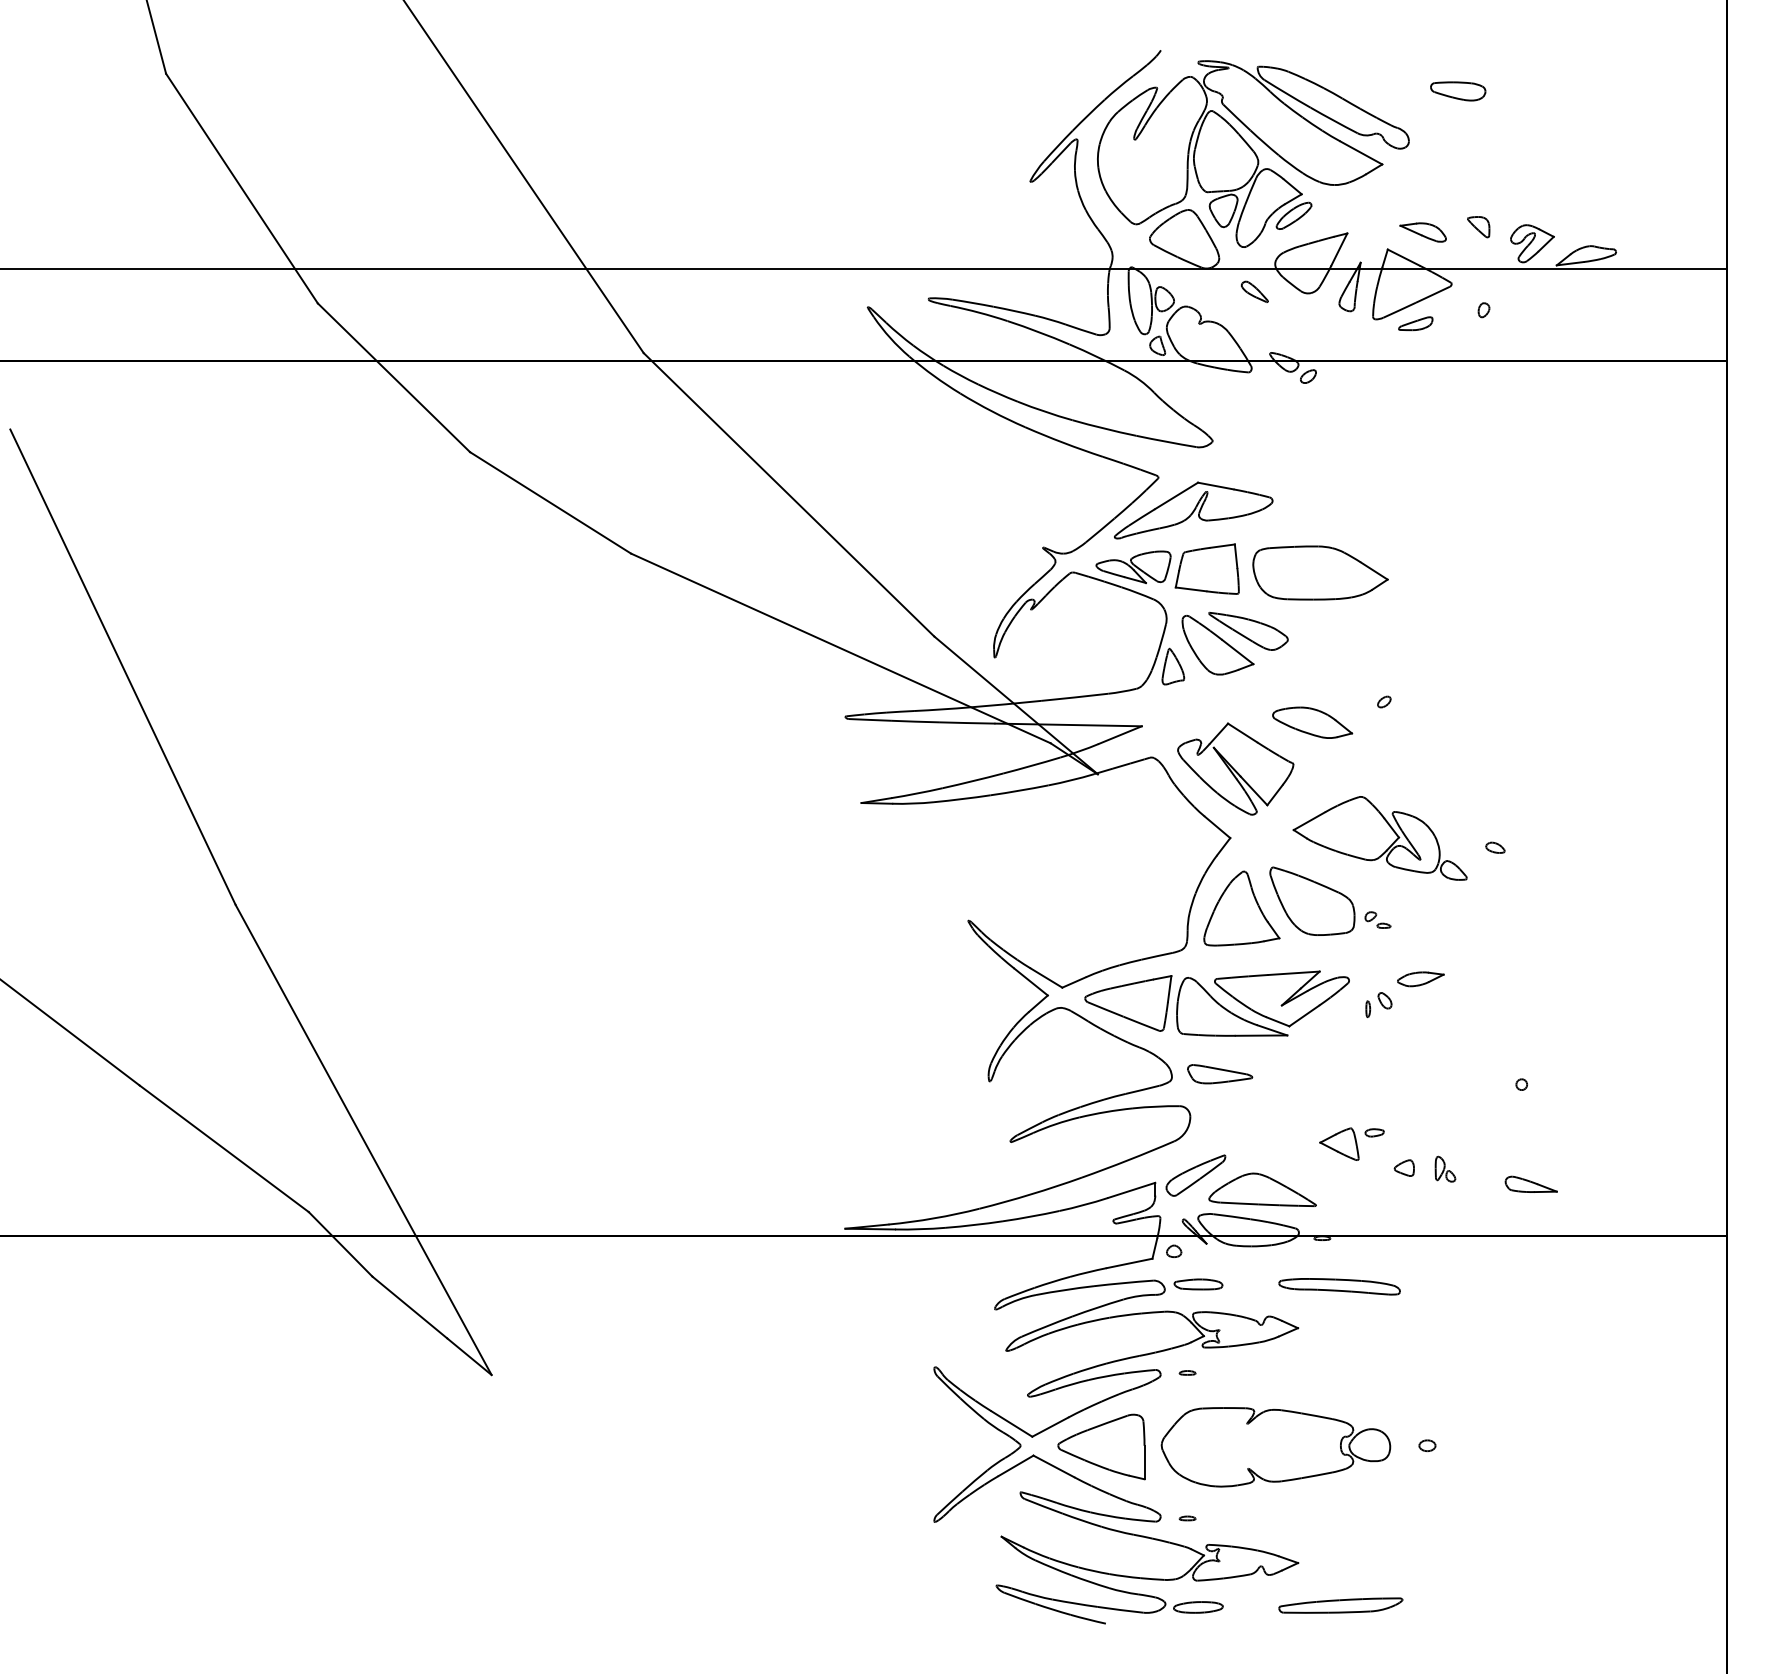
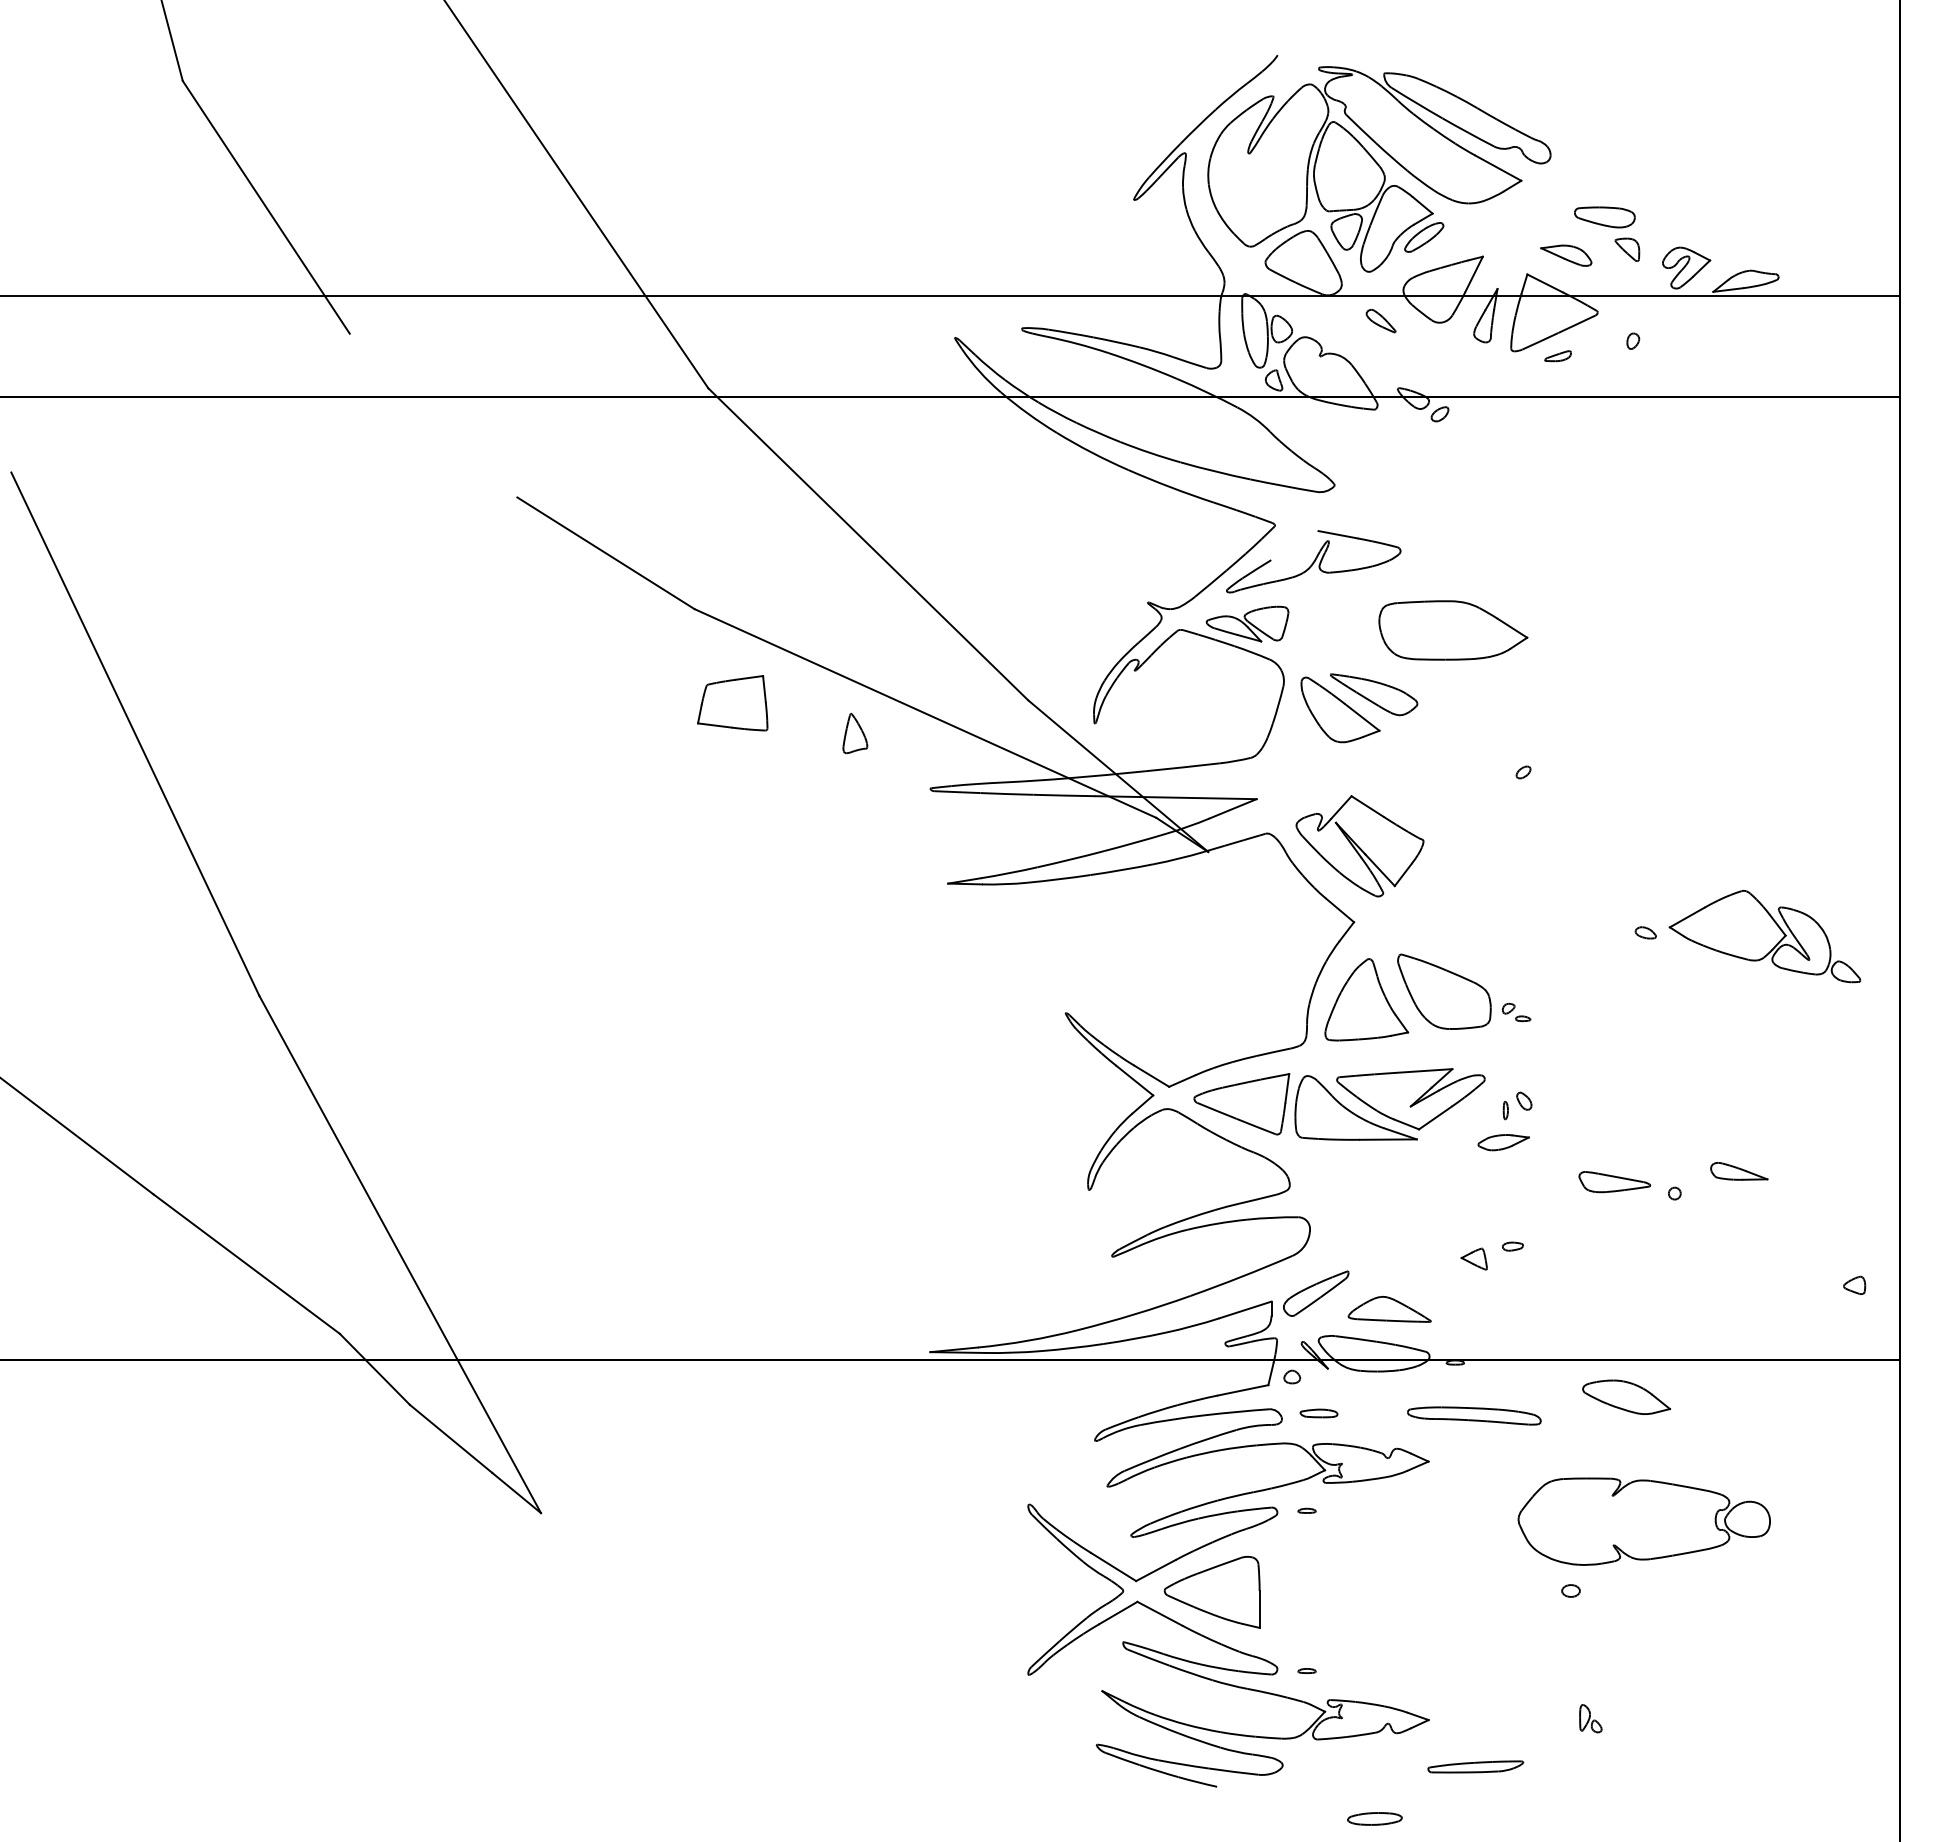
part: (1457, 91) -> (1604, 217), moved
part: (1415, 324) -> (1557, 356), size x0.7
line: (393, 377) -> (433, 415), removed
line: (1176, 495) -> (1294, 545), removed
part: (1207, 569) -> (732, 703), moved
part: (1173, 666) -> (855, 733), moved
part: (1312, 722) -> (1626, 1396), moved
part: (1379, 838) -> (1764, 936), moved
part: (1420, 979) -> (1503, 1142), moved
part: (1219, 1074) -> (1614, 1182), moved
part: (1339, 1143) -> (1474, 1258), size x0.6
part: (1404, 1167) -> (1854, 1284), moved
part: (1445, 1169) -> (1590, 1718), moved
part: (1531, 1184) -> (1739, 1171), moved
part: (1262, 1189) -> (1389, 1309), size x0.7
part: (1198, 1284) -> (1318, 1413), size x0.7
part: (1275, 1447) -> (1643, 1521), moved
part: (1340, 1605) -> (1475, 1766), size x0.7
part: (1198, 1607) -> (1374, 1818), moved

